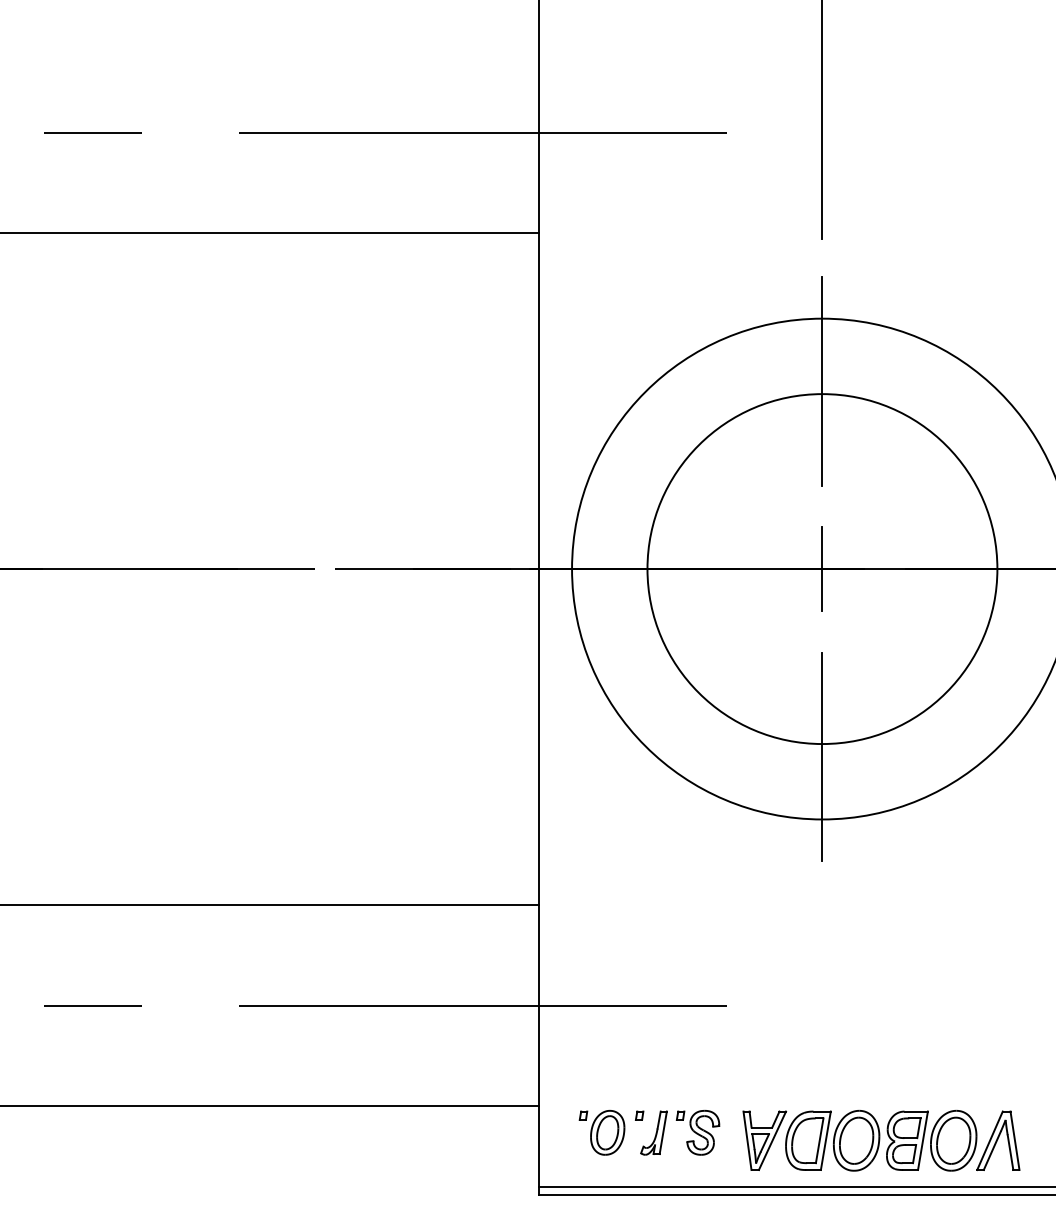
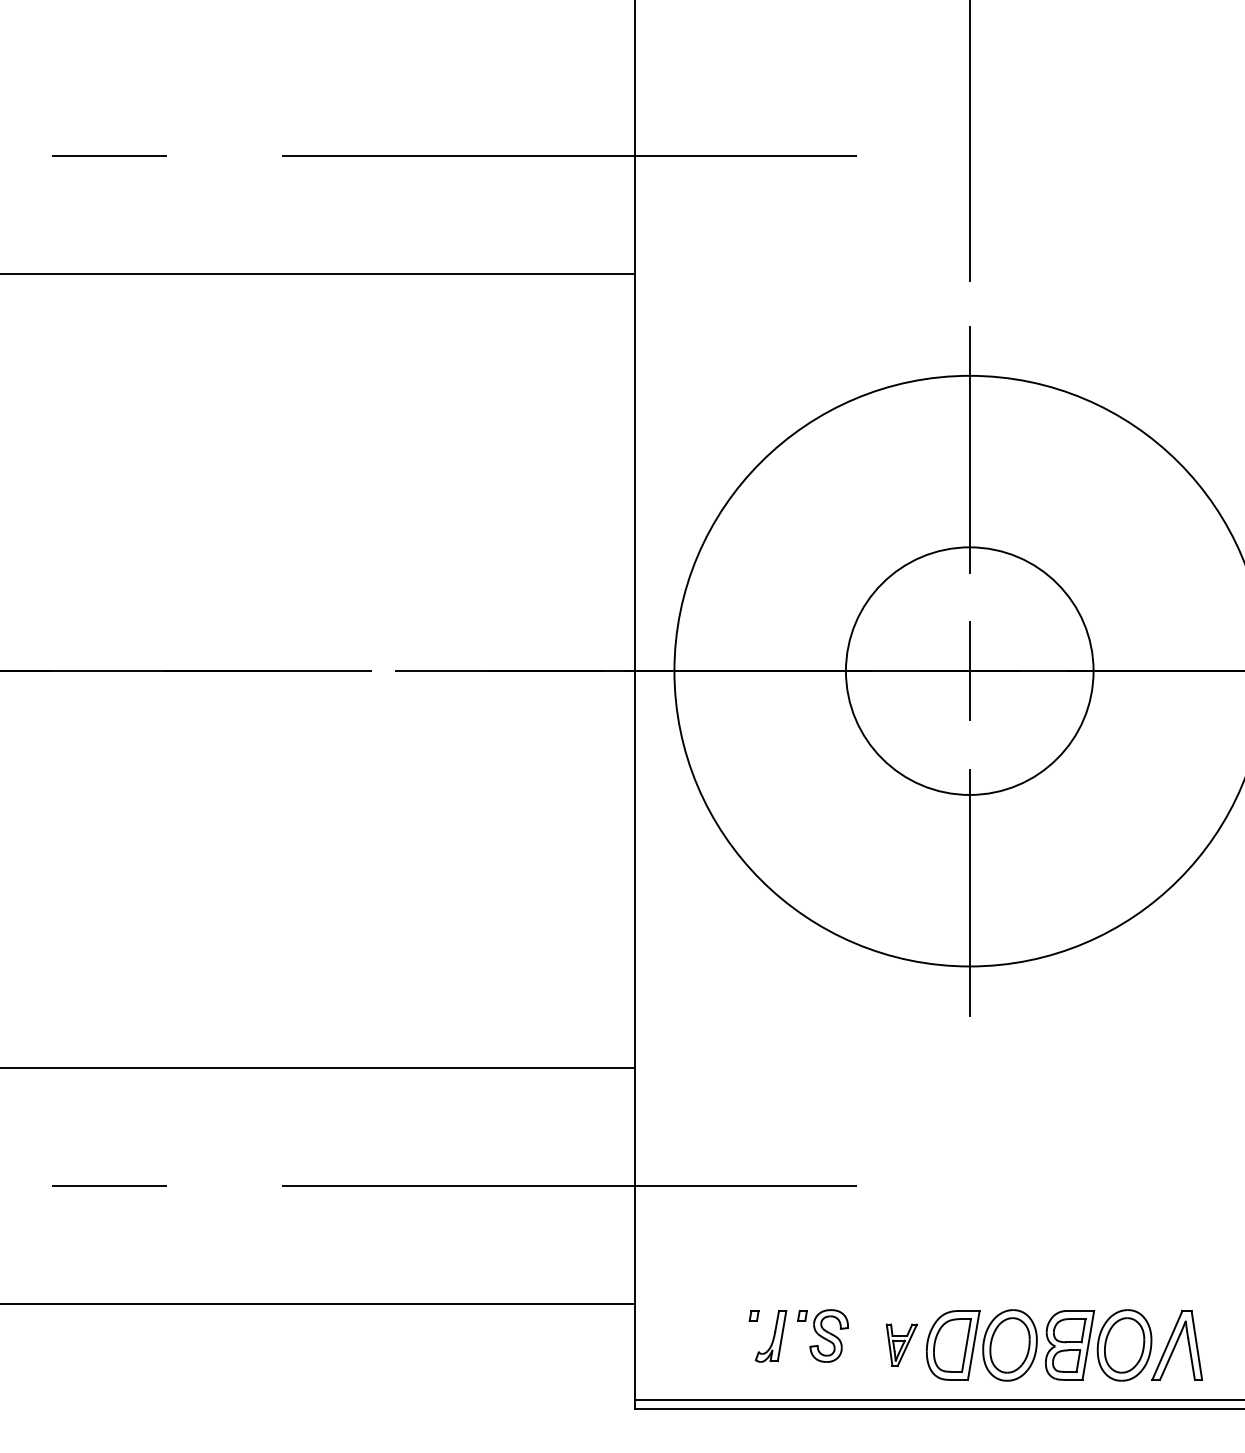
circle: (822, 569) -> (969, 671), size x0.6
part: (601, 1132) -> (709, 1335), removed
part: (764, 1140) -> (901, 1345), size x0.6

